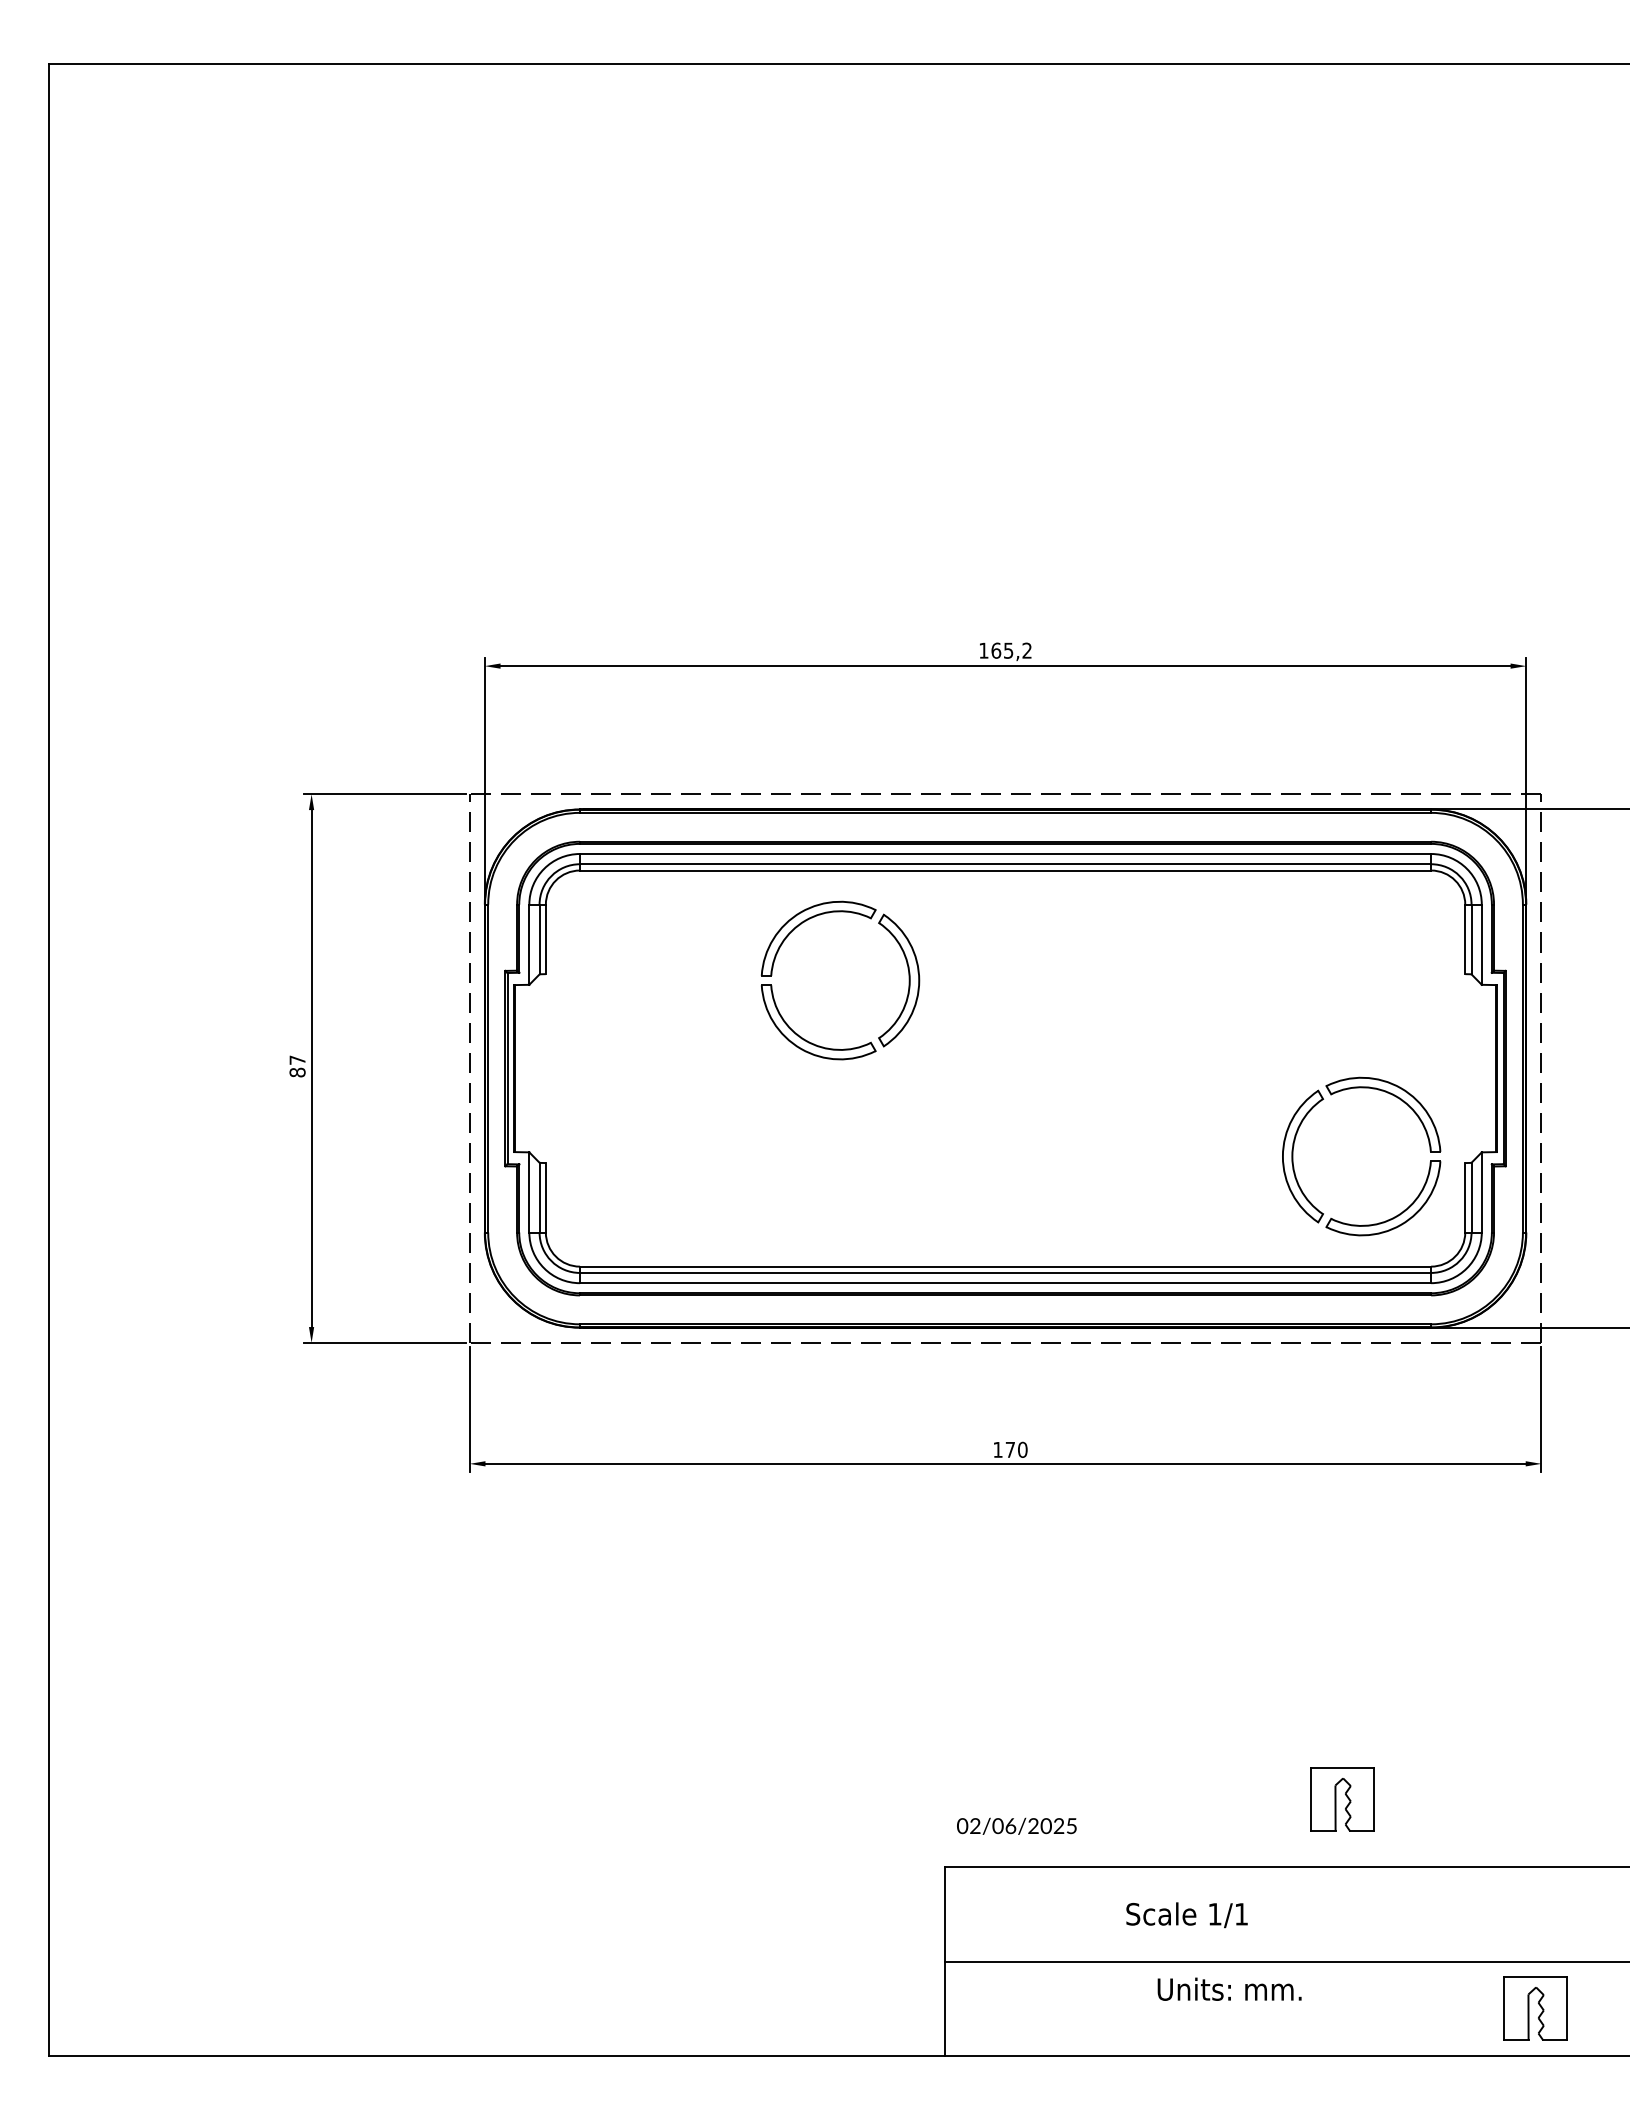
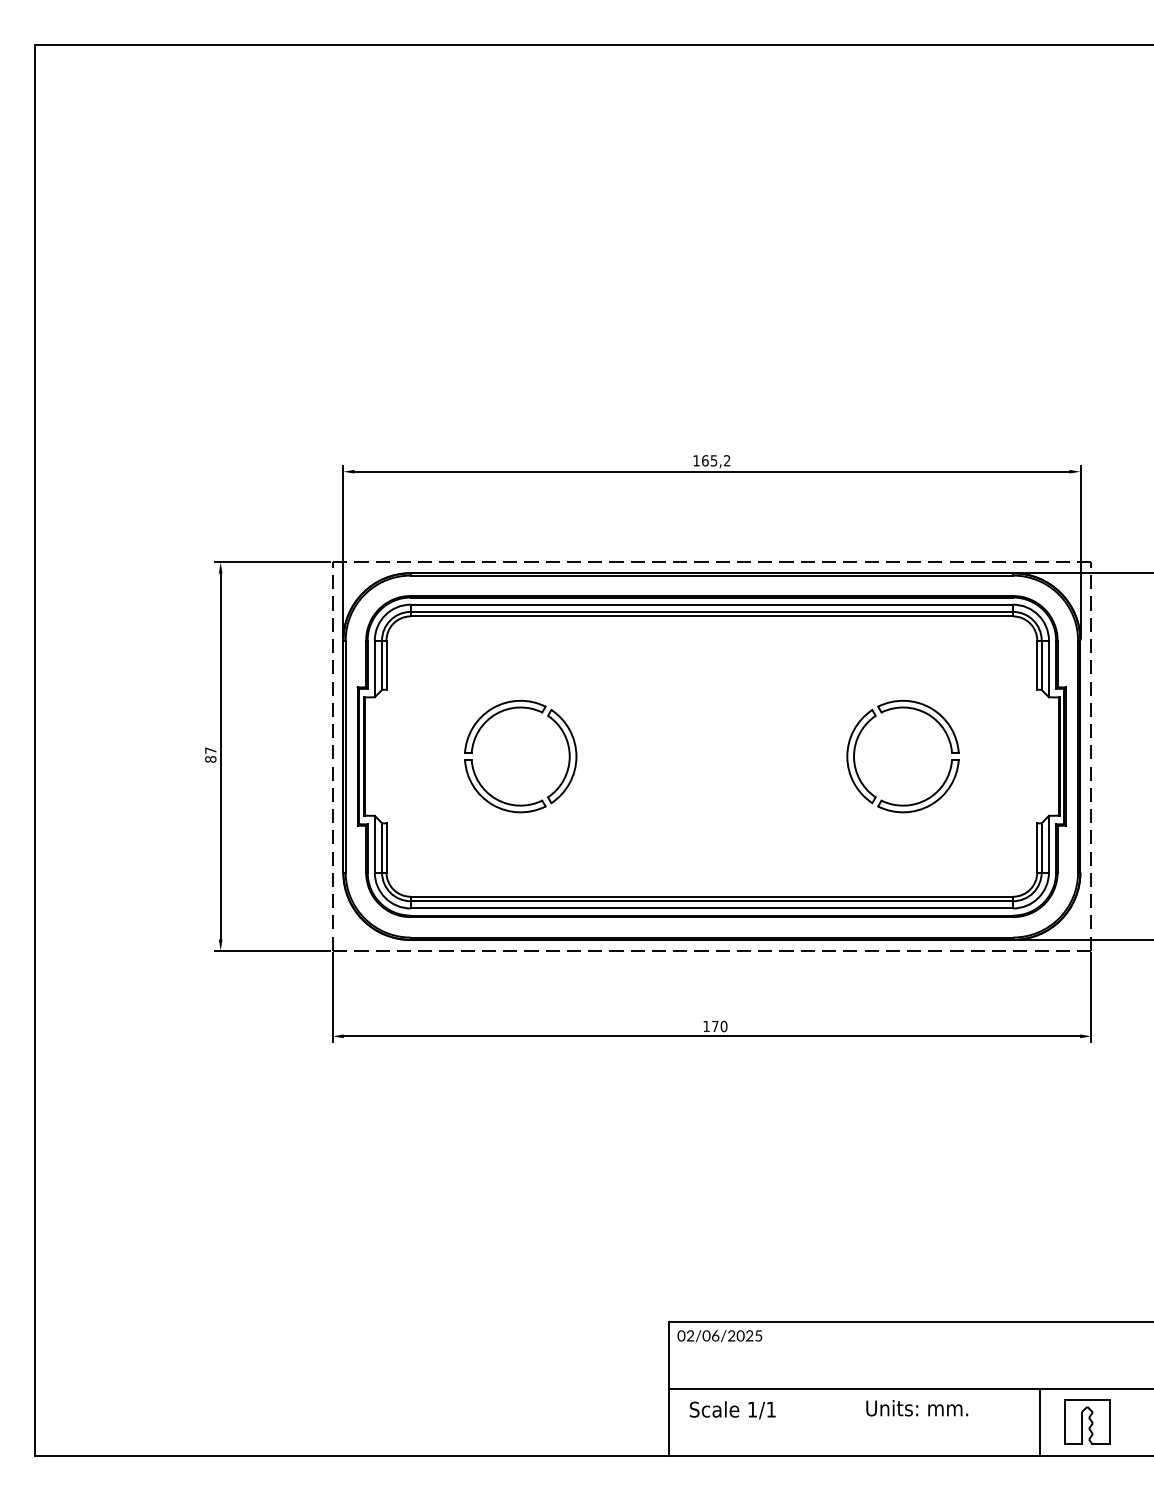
part: (829, 913) -> (512, 709), moved
part: (1294, 1146) -> (855, 749), moved
part: (1342, 1799) -> (950, 1273), removed
text: (1016, 1825) -> (719, 1335), moved
text: (1186, 1915) -> (732, 1410), moved
text: (1229, 1988) -> (917, 1407), moved
line: (1469, 2008) -> (1040, 1421), added

